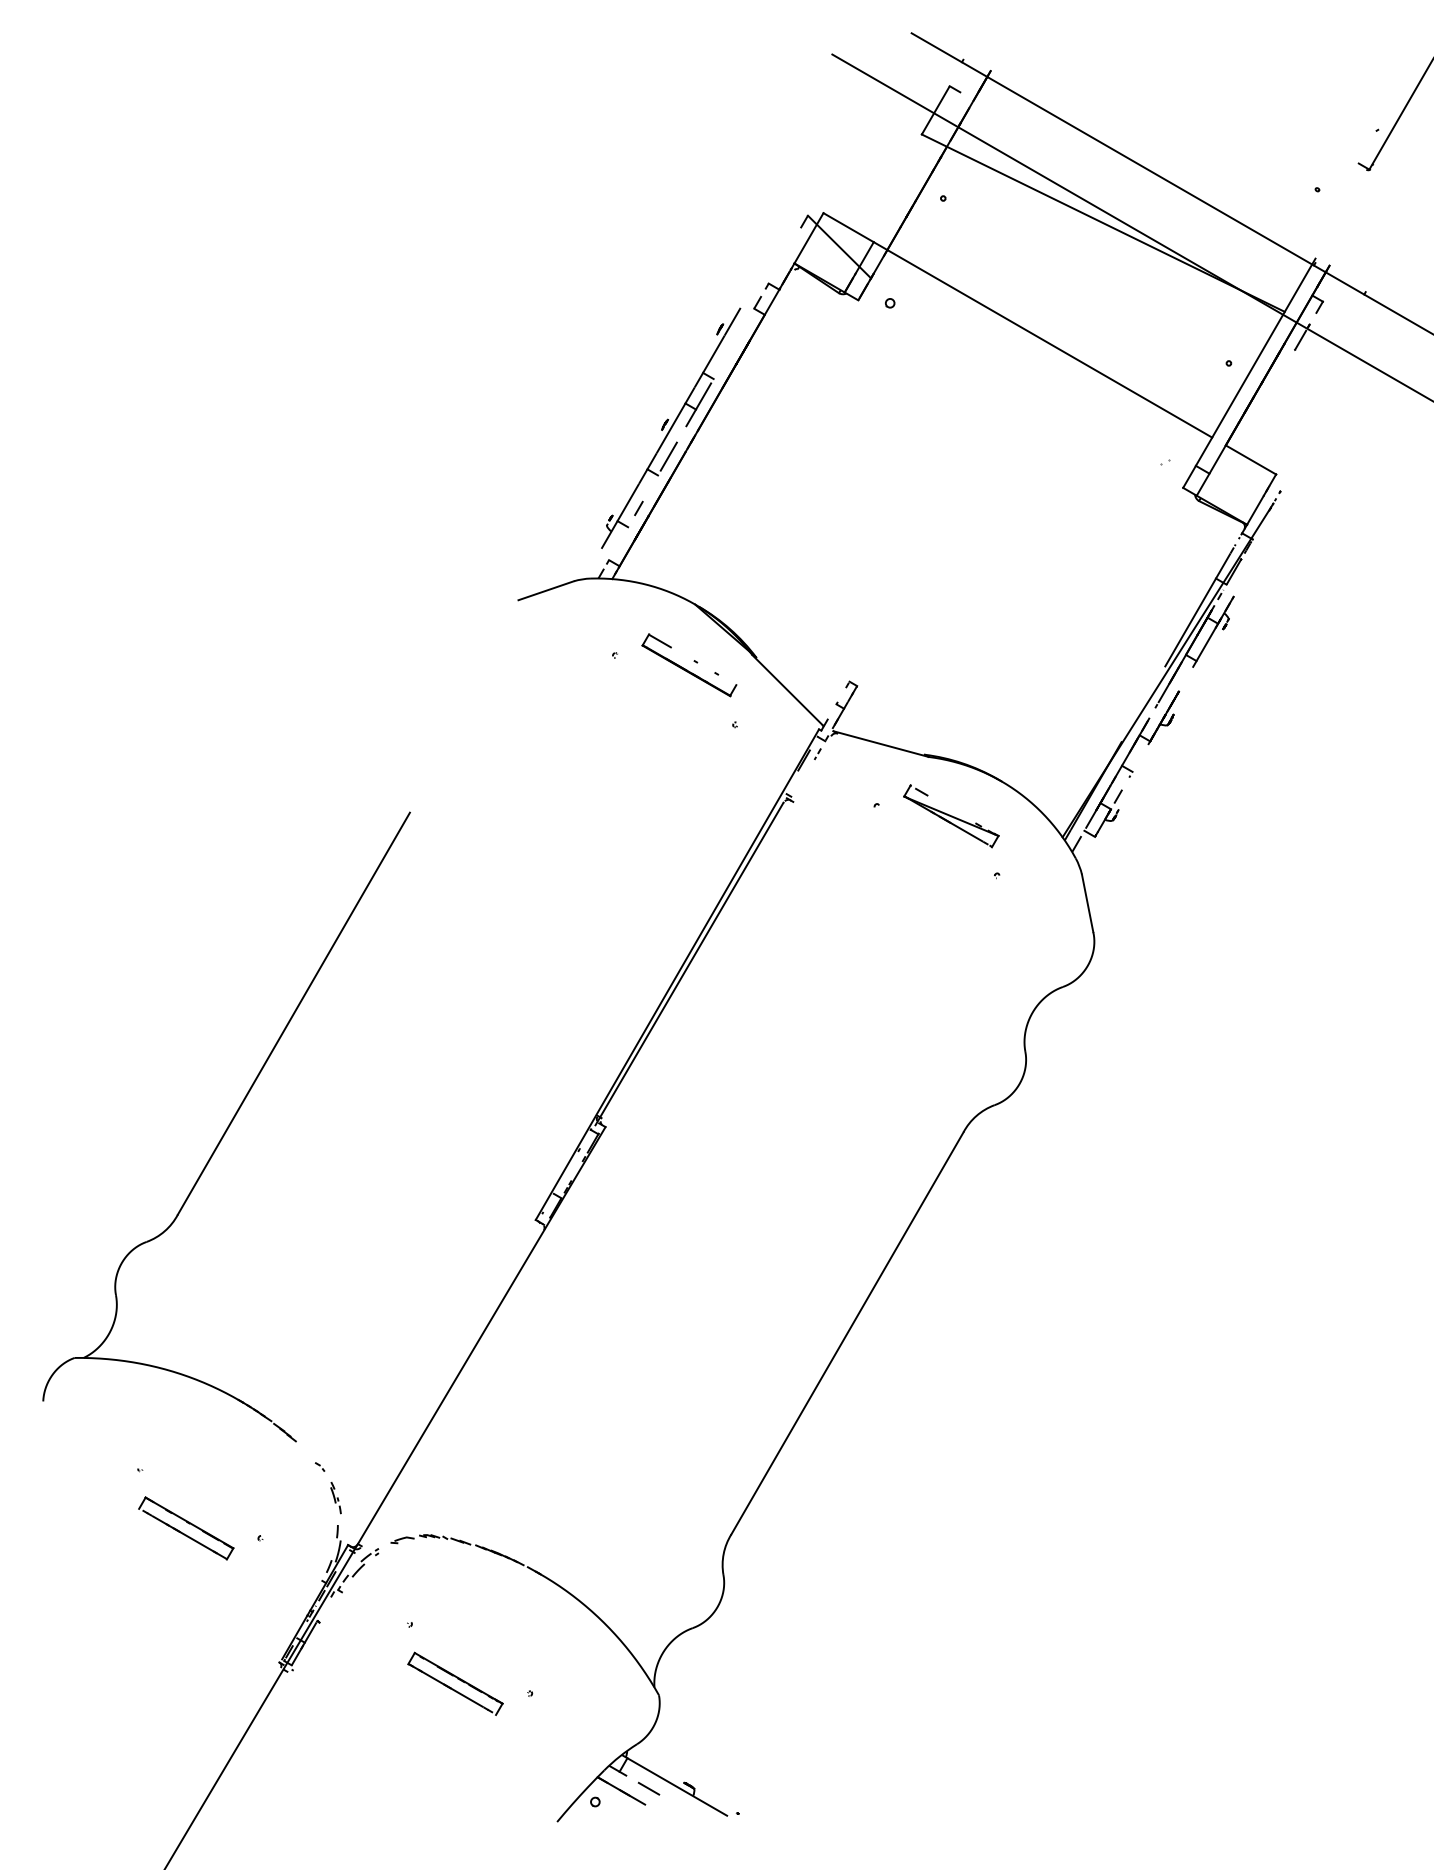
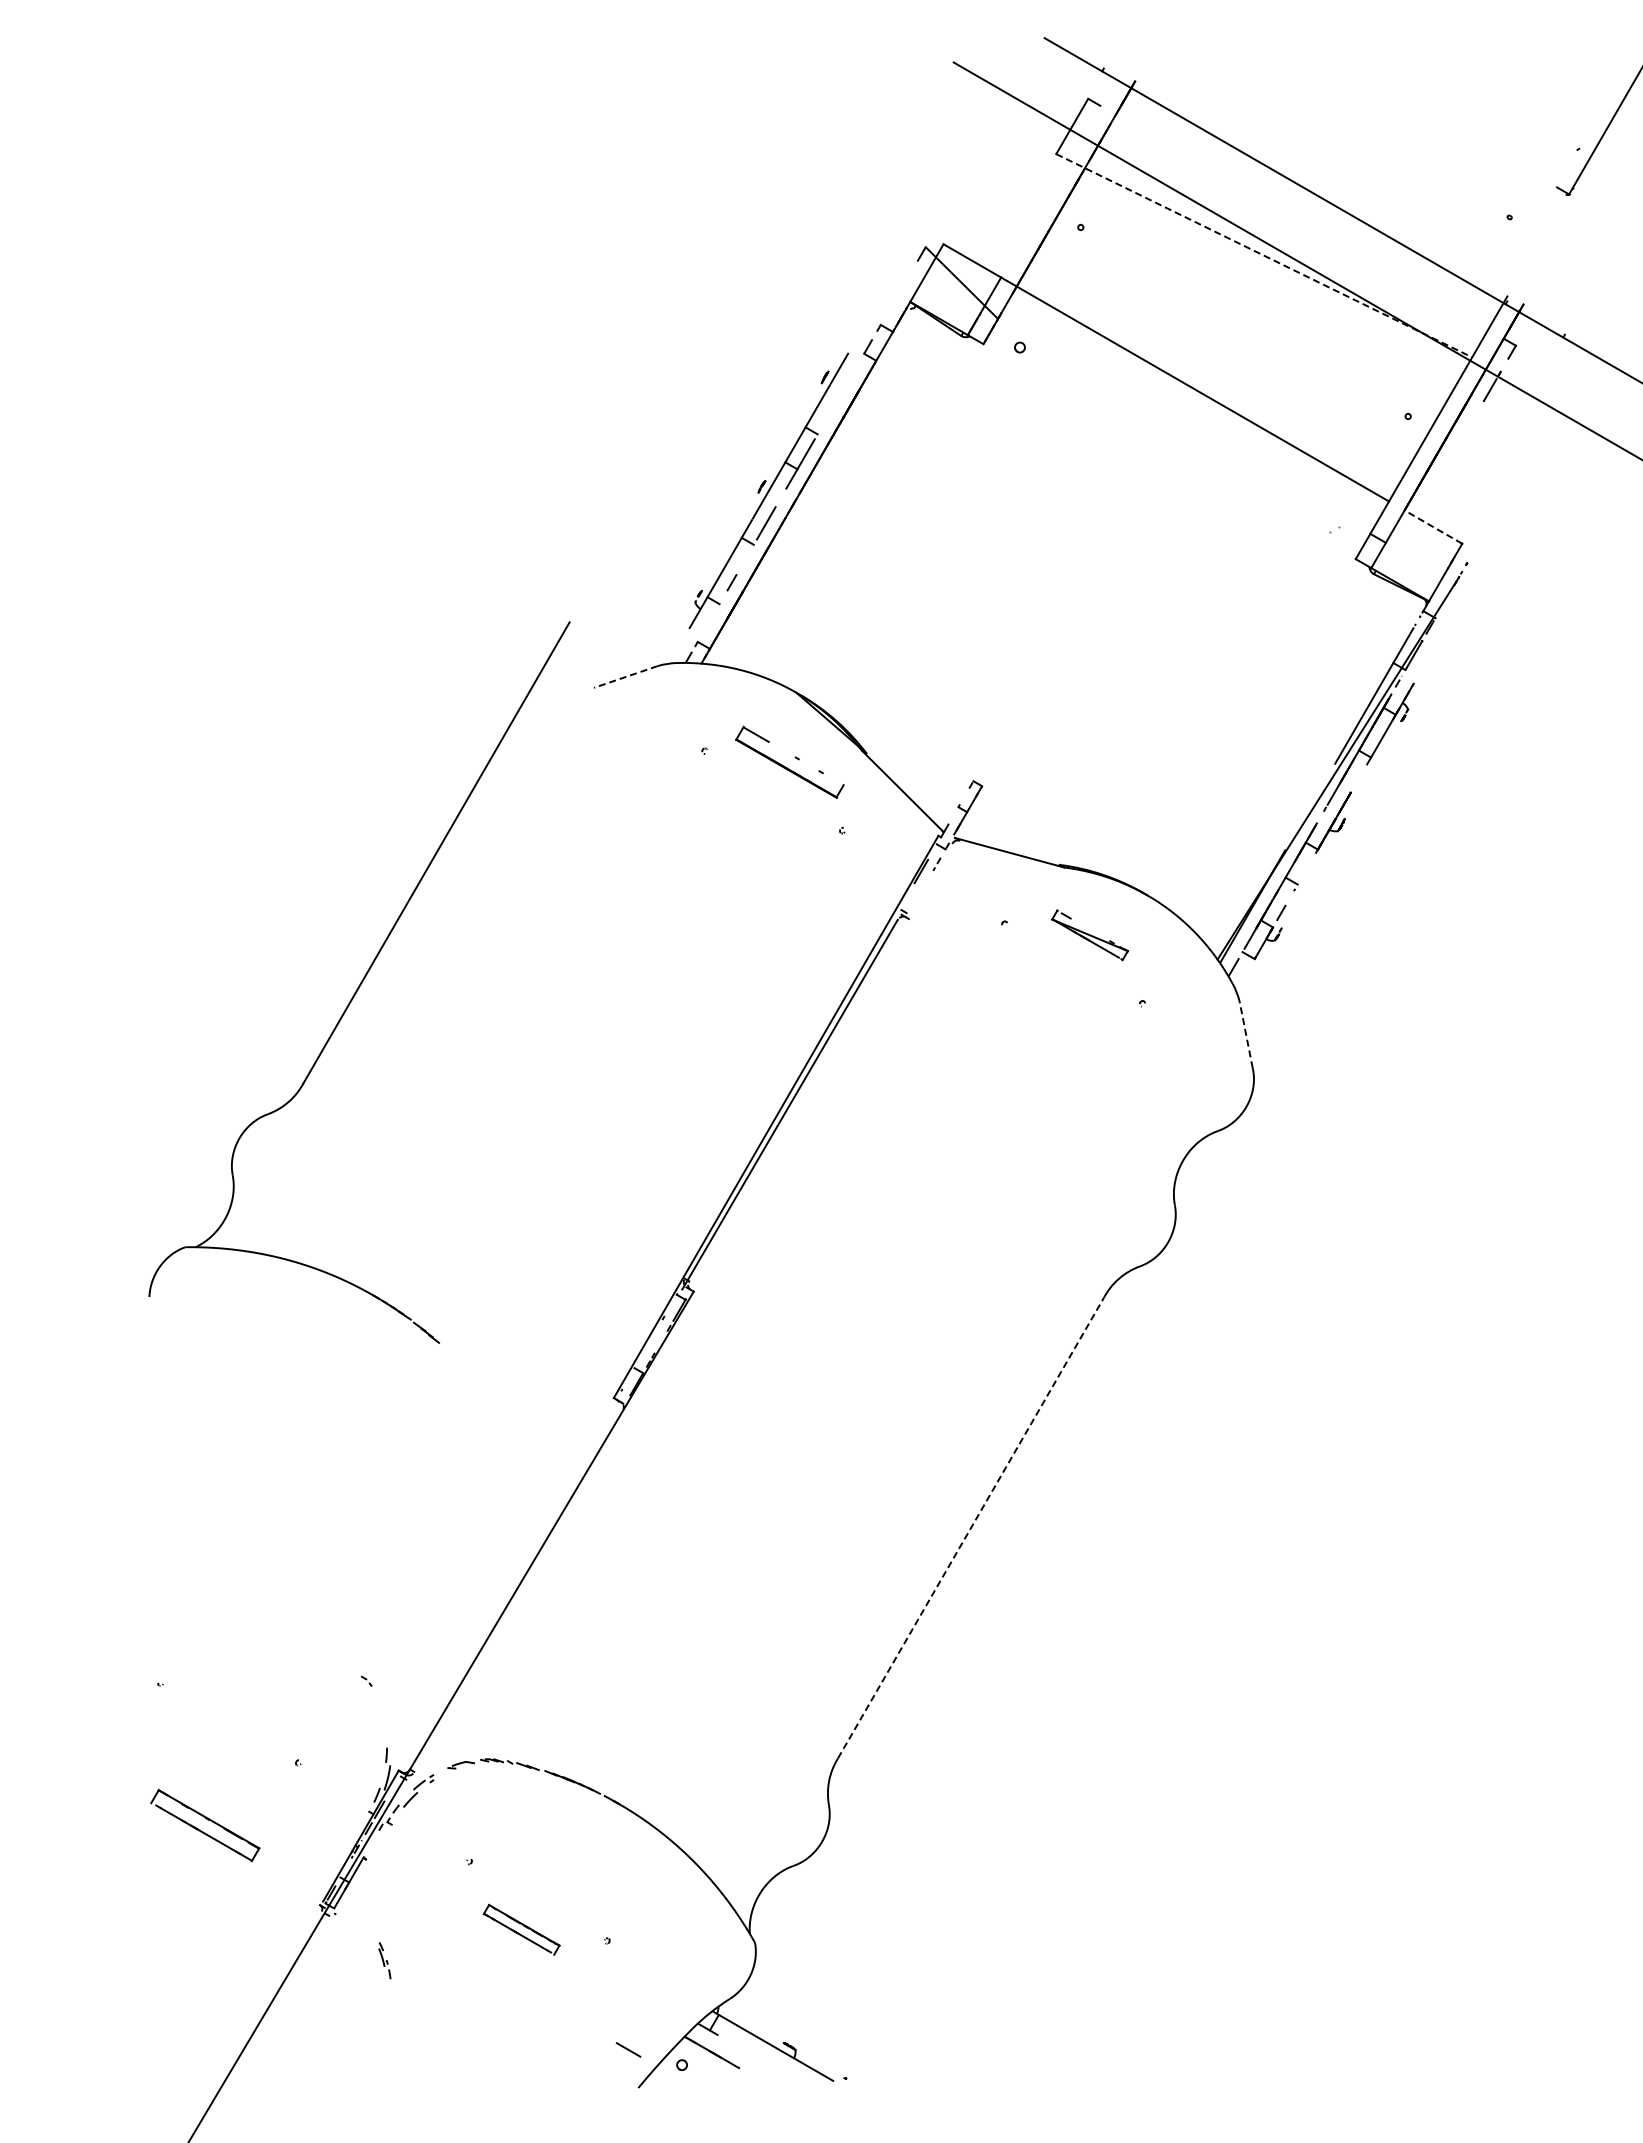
line: (1103, 222) -> (1264, 255), solid -> dashed
line: (1250, 459) -> (1432, 526), solid -> dashed
line: (545, 591) -> (625, 677), solid -> dashed
part: (950, 815) -> (1089, 934), size x0.7
line: (1087, 903) -> (1246, 1035), solid -> dashed
part: (226, 1126) -> (359, 982), moved
line: (847, 1332) -> (971, 1527), solid -> dashed
part: (335, 1497) -> (384, 1960), moved
part: (186, 1528) -> (205, 1825), moved
part: (455, 1683) -> (521, 1929), size x0.7
line: (648, 1788) -> (628, 2049), moved

